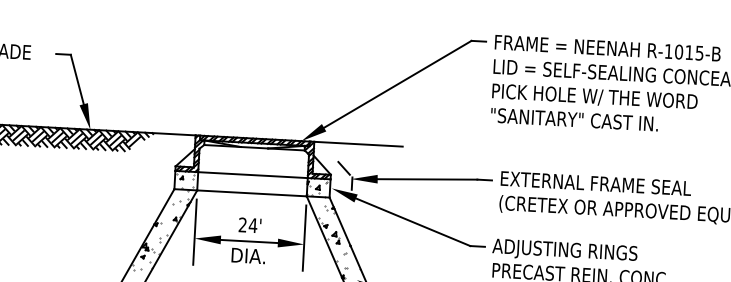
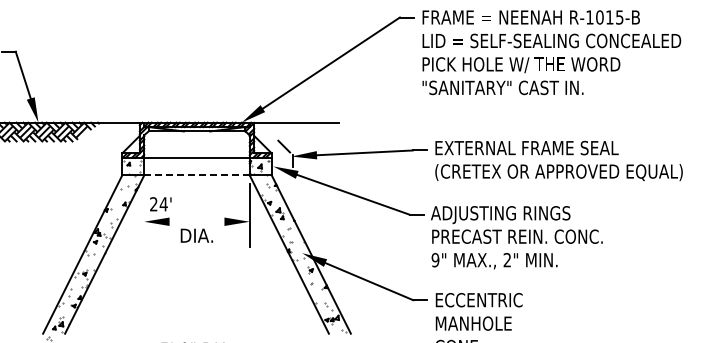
line: (252, 193) -> (197, 175), solid -> dashed
text: (249, 225) -> (160, 204), moved
line: (195, 232) -> (144, 215), removed
line: (248, 241) -> (196, 221), removed

